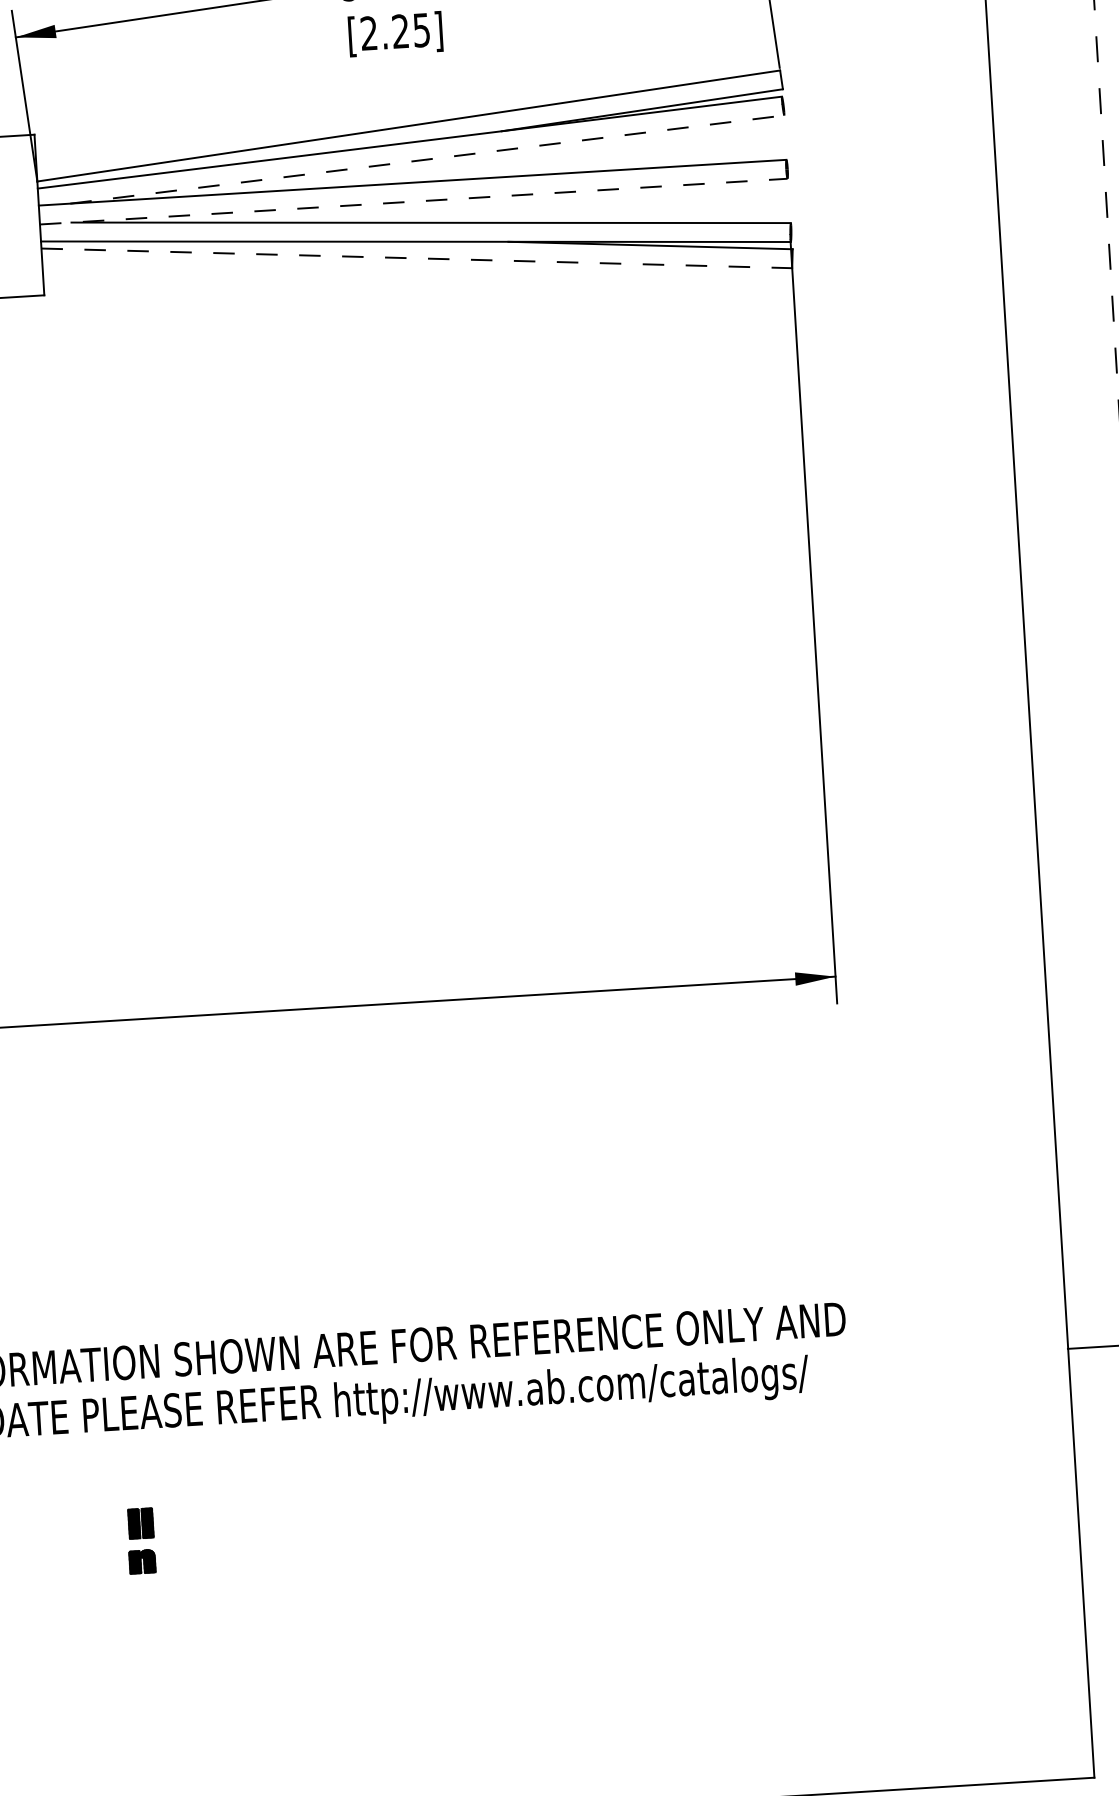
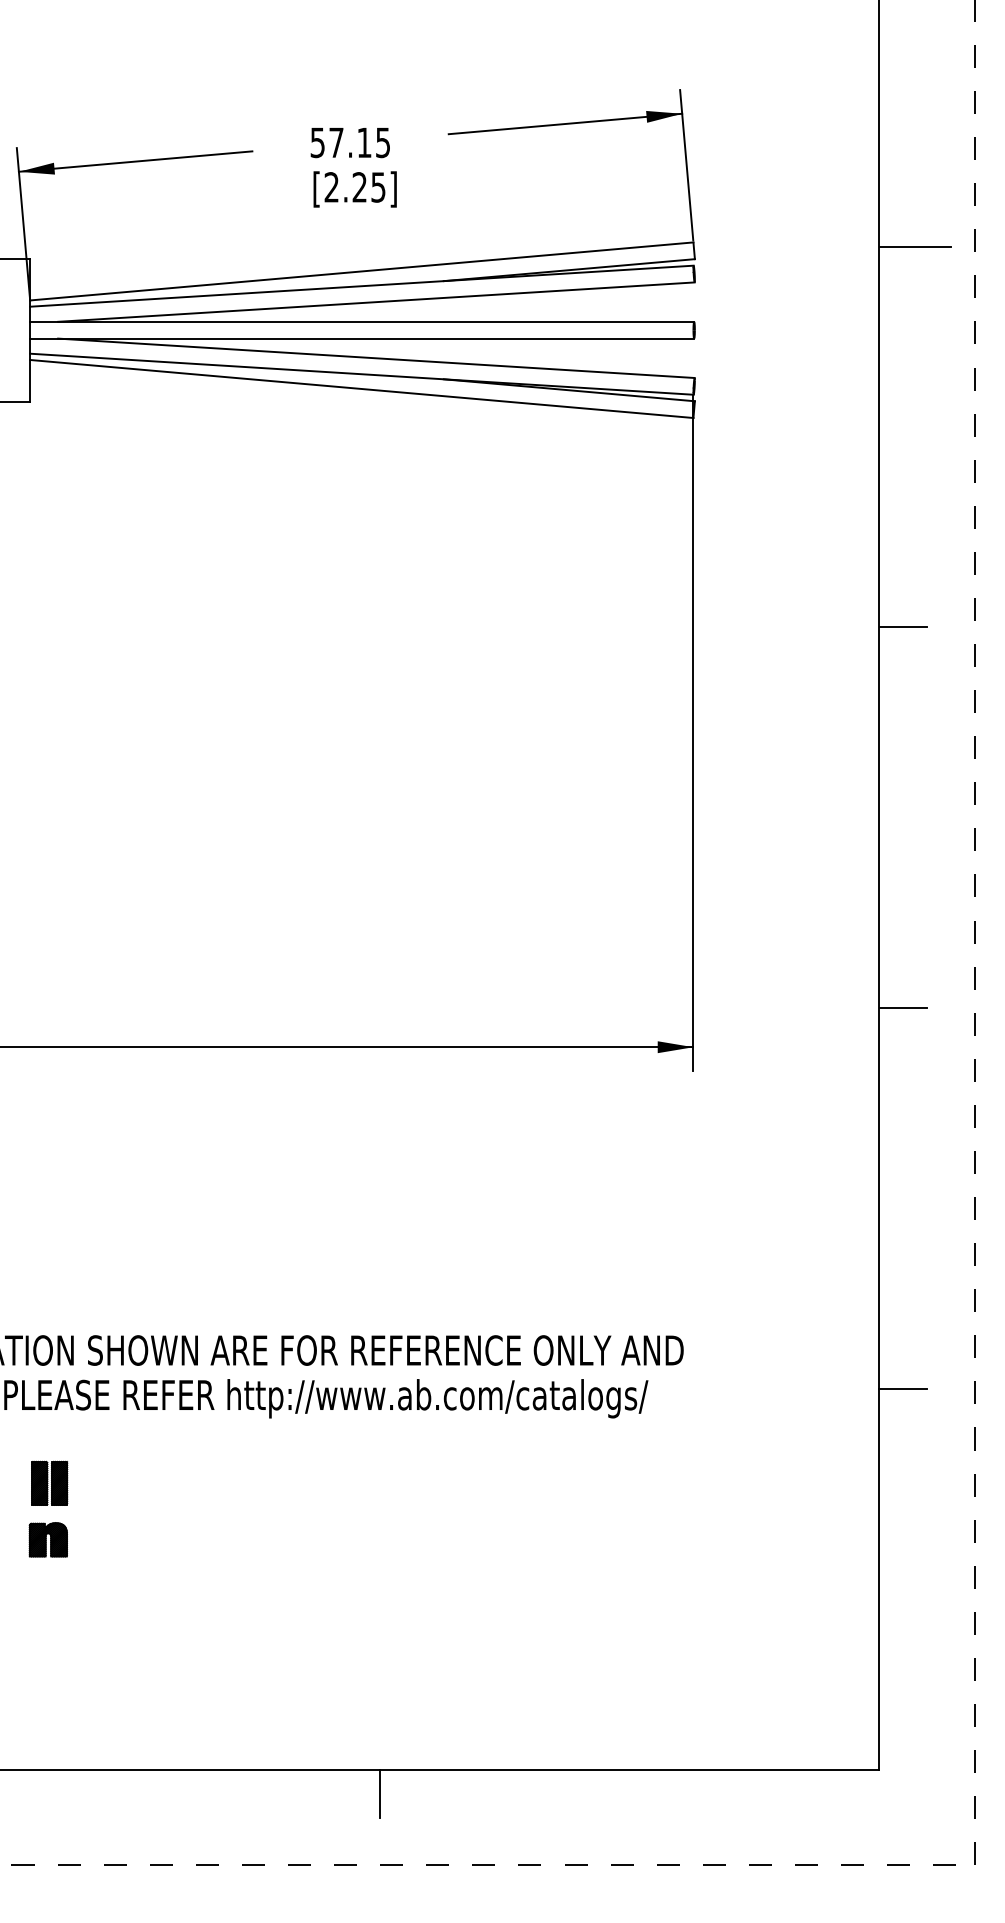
line: (1030, 59) -> (915, 246), added
line: (427, 159) -> (376, 302), dashed -> solid
line: (414, 201) -> (362, 338), dashed -> solid
line: (416, 258) -> (361, 389), dashed -> solid
line: (1043, 489) -> (903, 627), added
line: (1069, 918) -> (903, 1008), added
part: (141, 1540) -> (48, 1508), size x1.67

